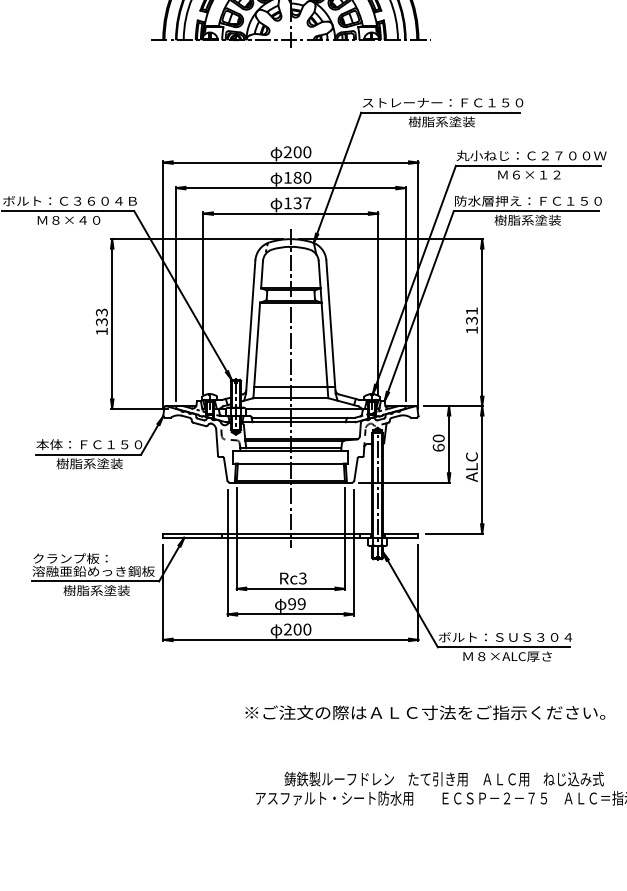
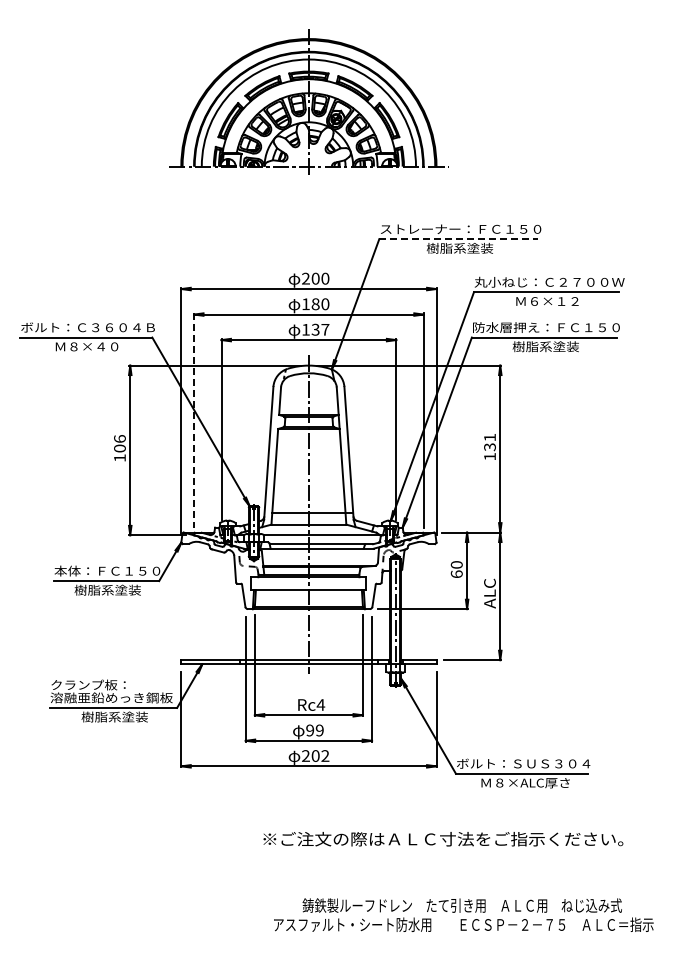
line: (441, 113) -> (459, 239), solid -> dashed
line: (176, 295) -> (194, 421), solid -> dashed
text: (101, 317) -> (119, 443), 133 -> 106
text: (302, 578) -> (320, 704), Rc3 -> Rc4
text: (307, 629) -> (325, 755), 200 -> 202

